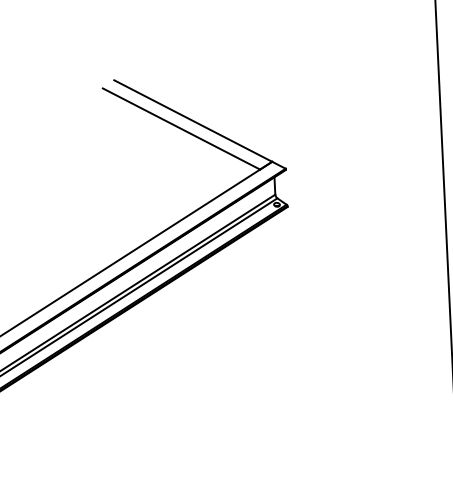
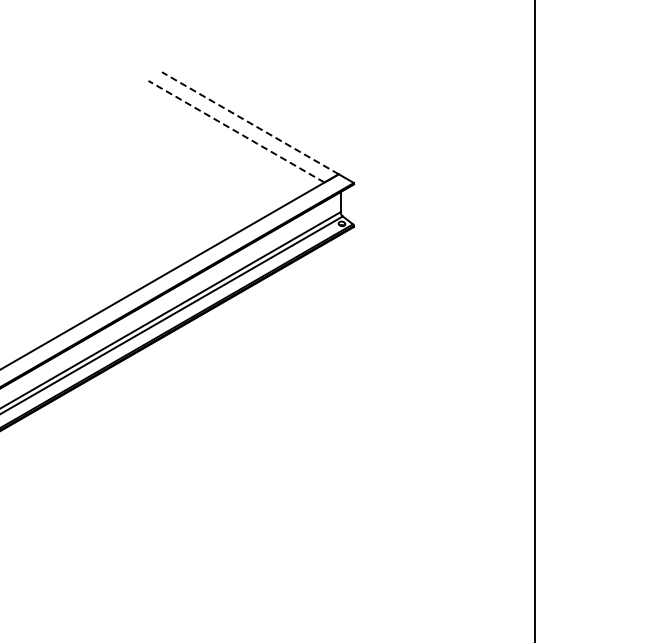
line: (192, 121) -> (249, 123), solid -> dashed
line: (181, 128) -> (236, 131), solid -> dashed

